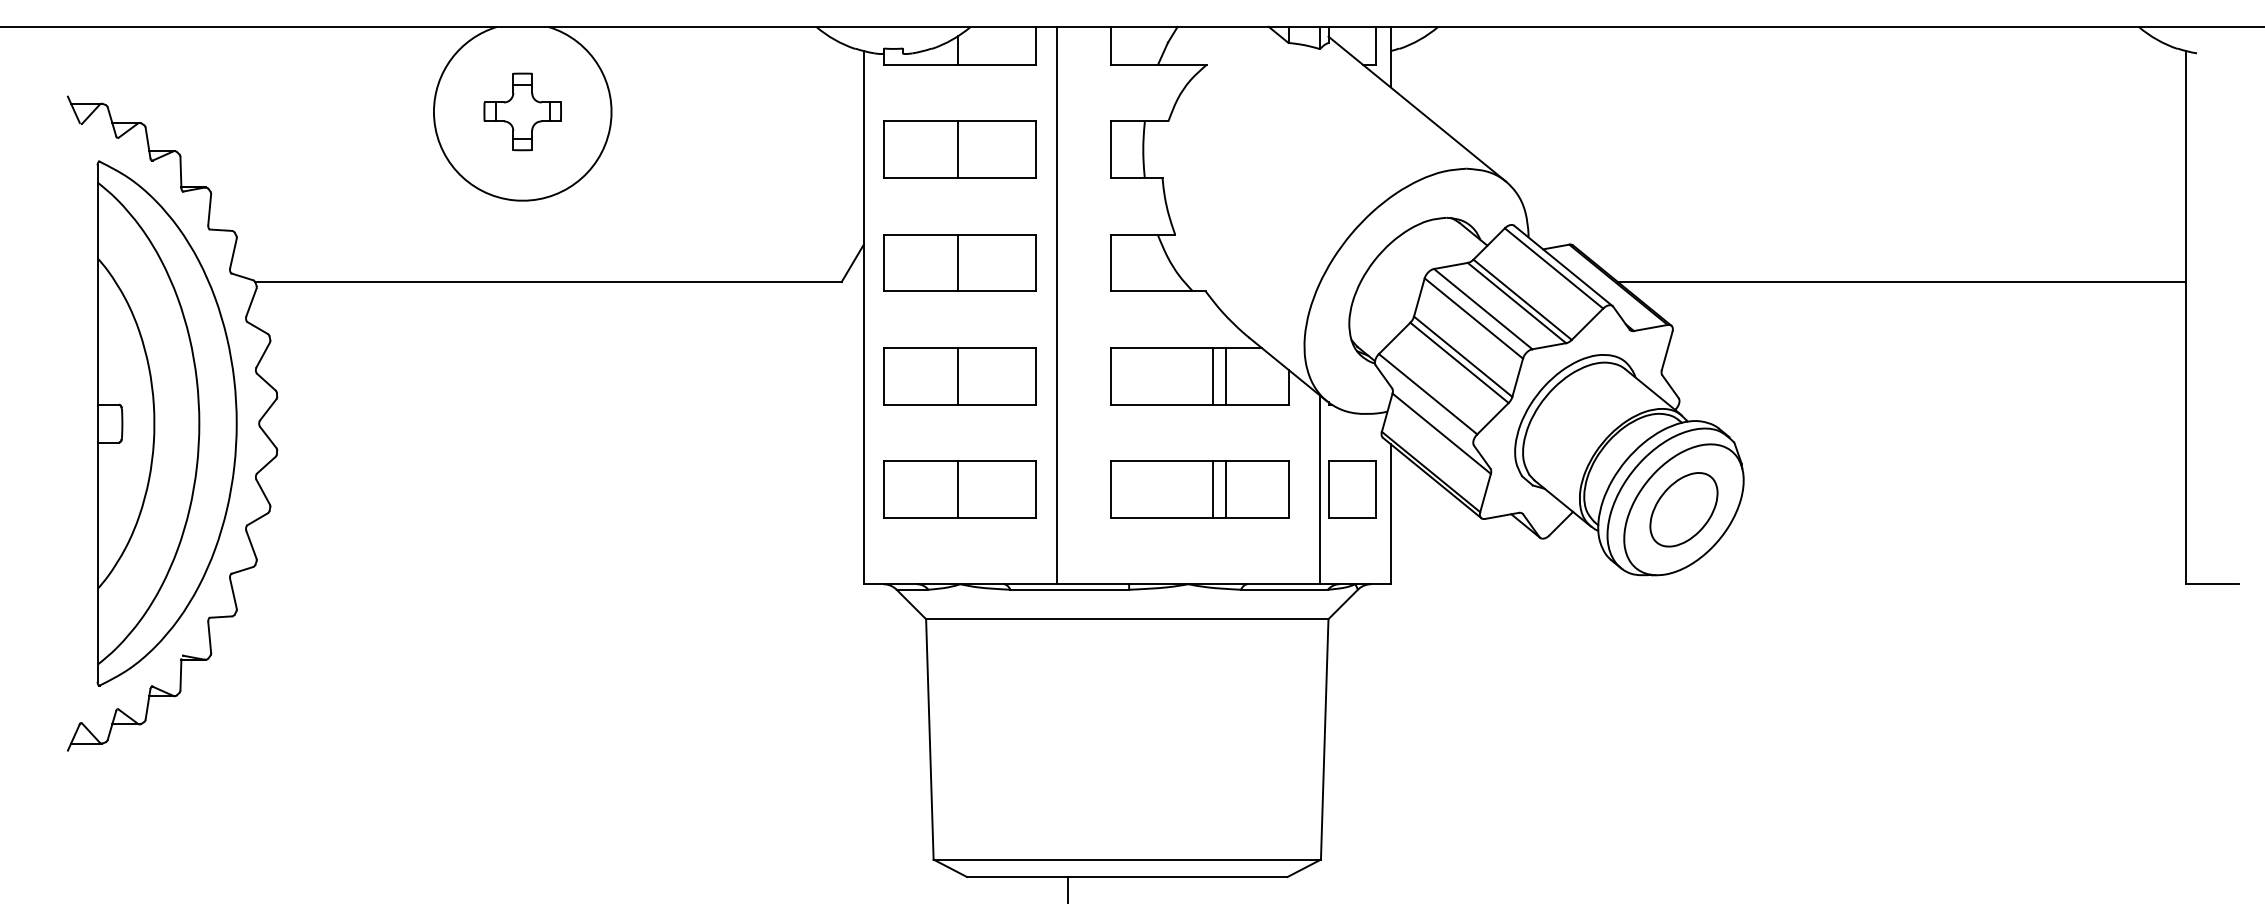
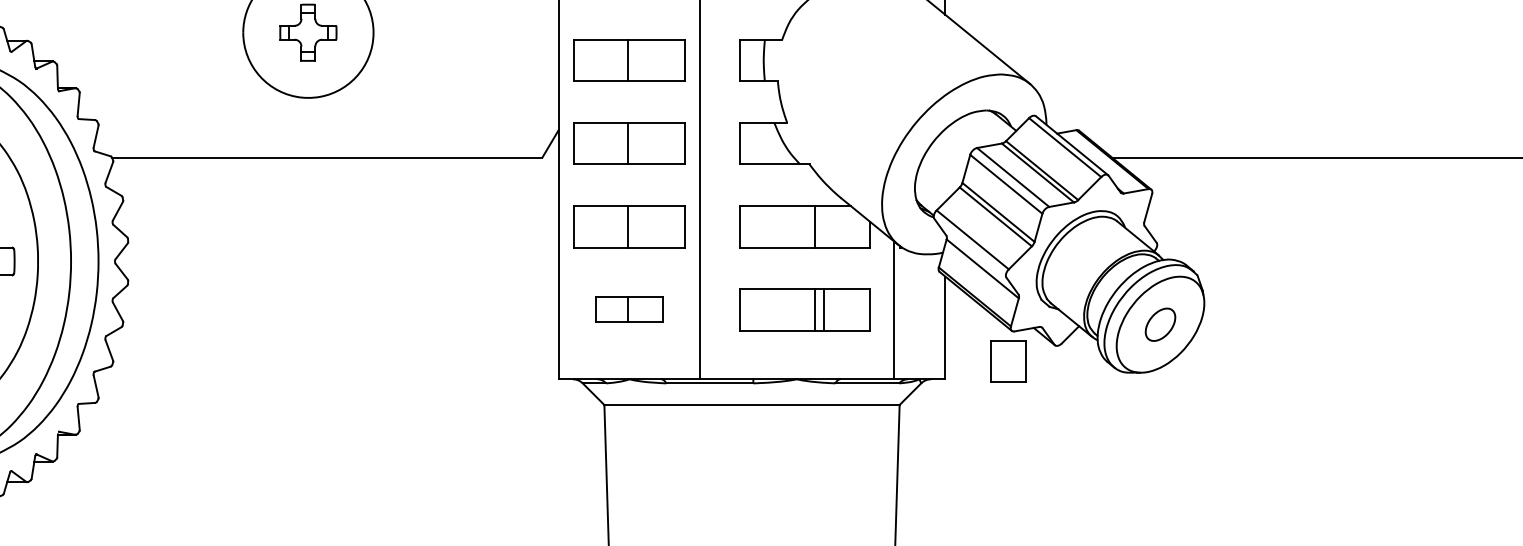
line: (1225, 376) -> (824, 226), removed
part: (959, 489) -> (628, 309), size x0.6
part: (1352, 489) -> (1009, 361), moved
part: (1683, 509) -> (1160, 324), size x0.6

